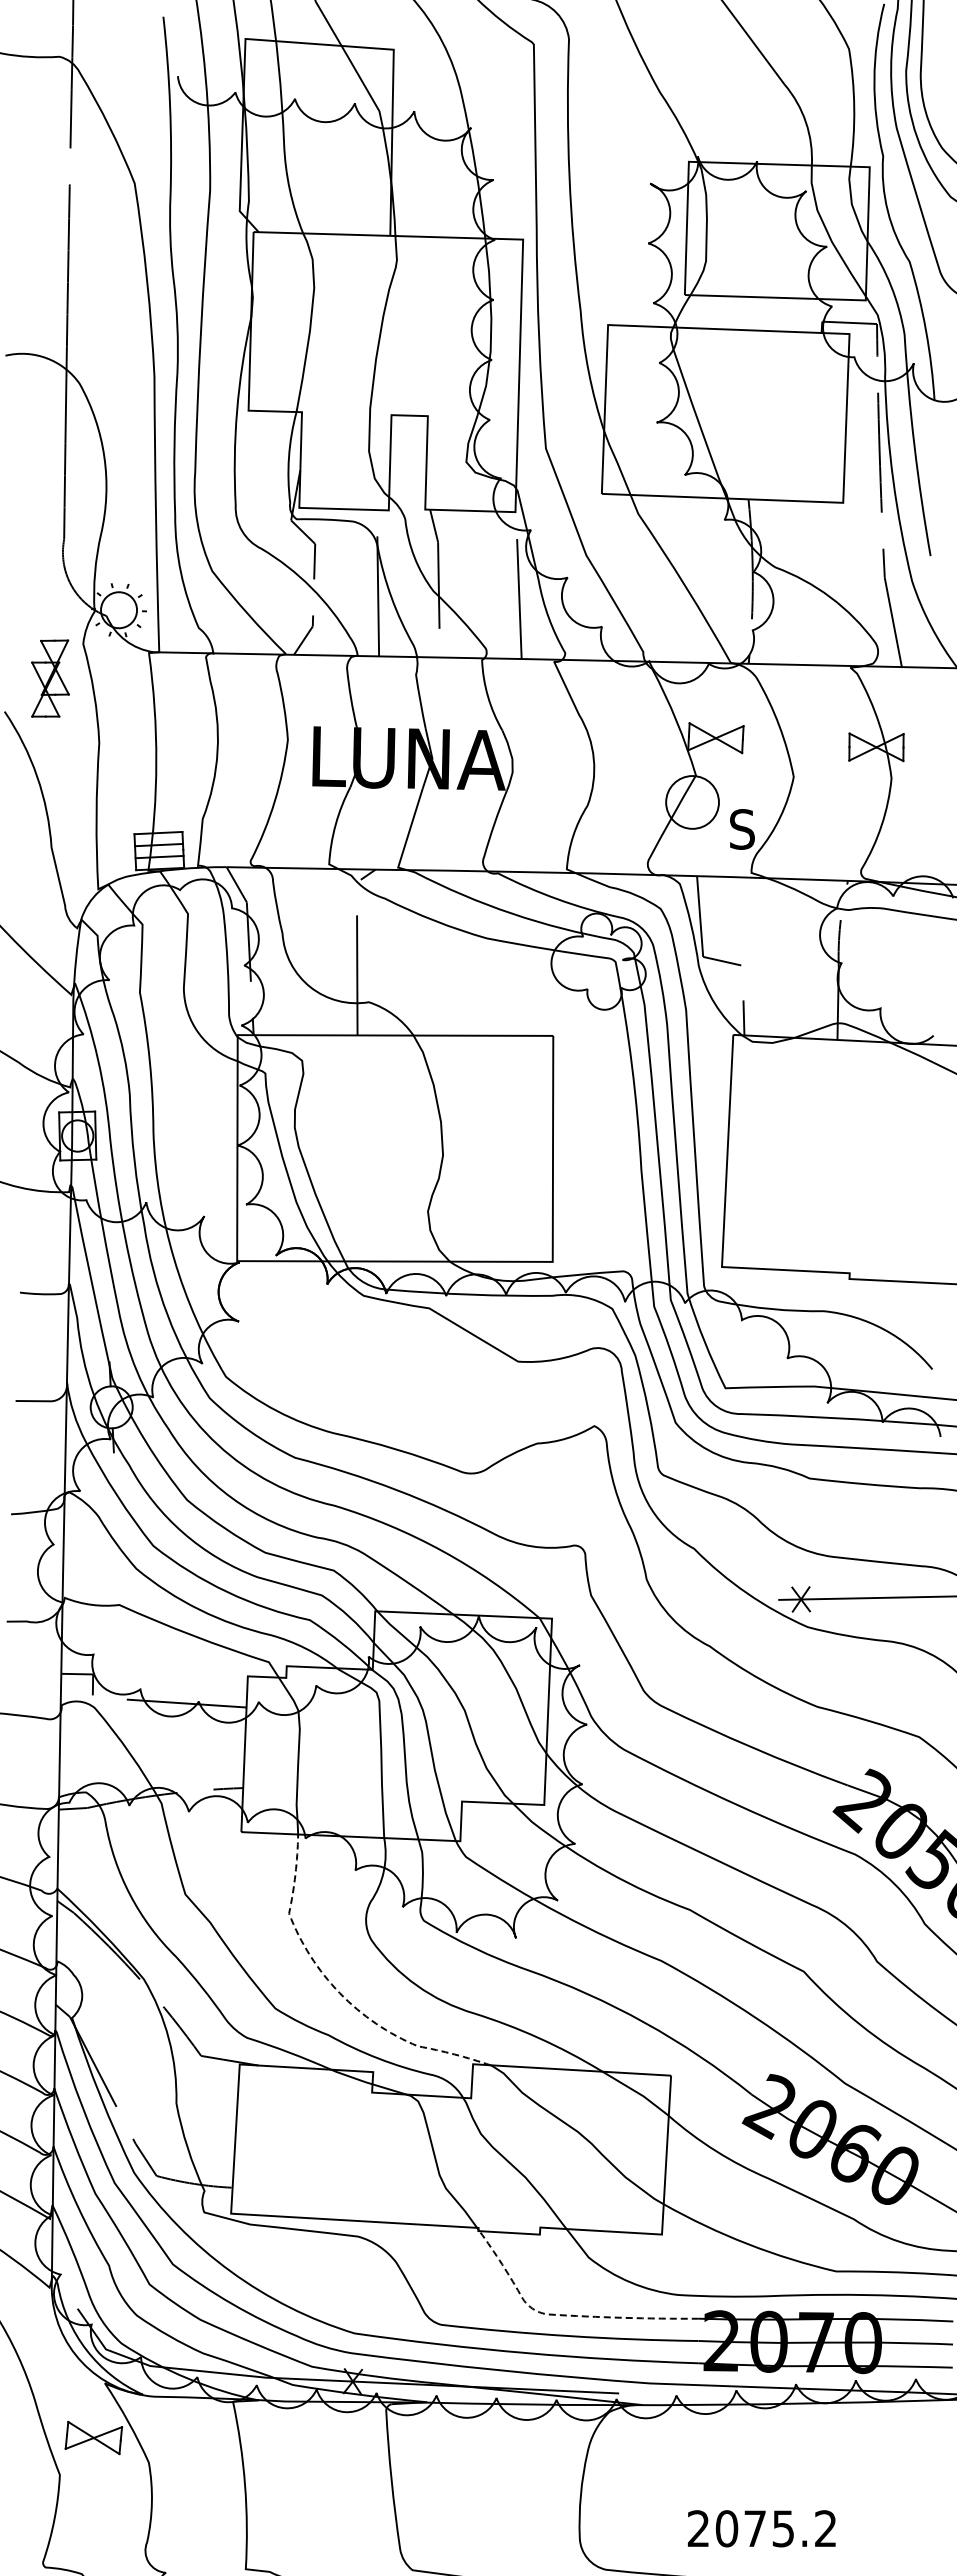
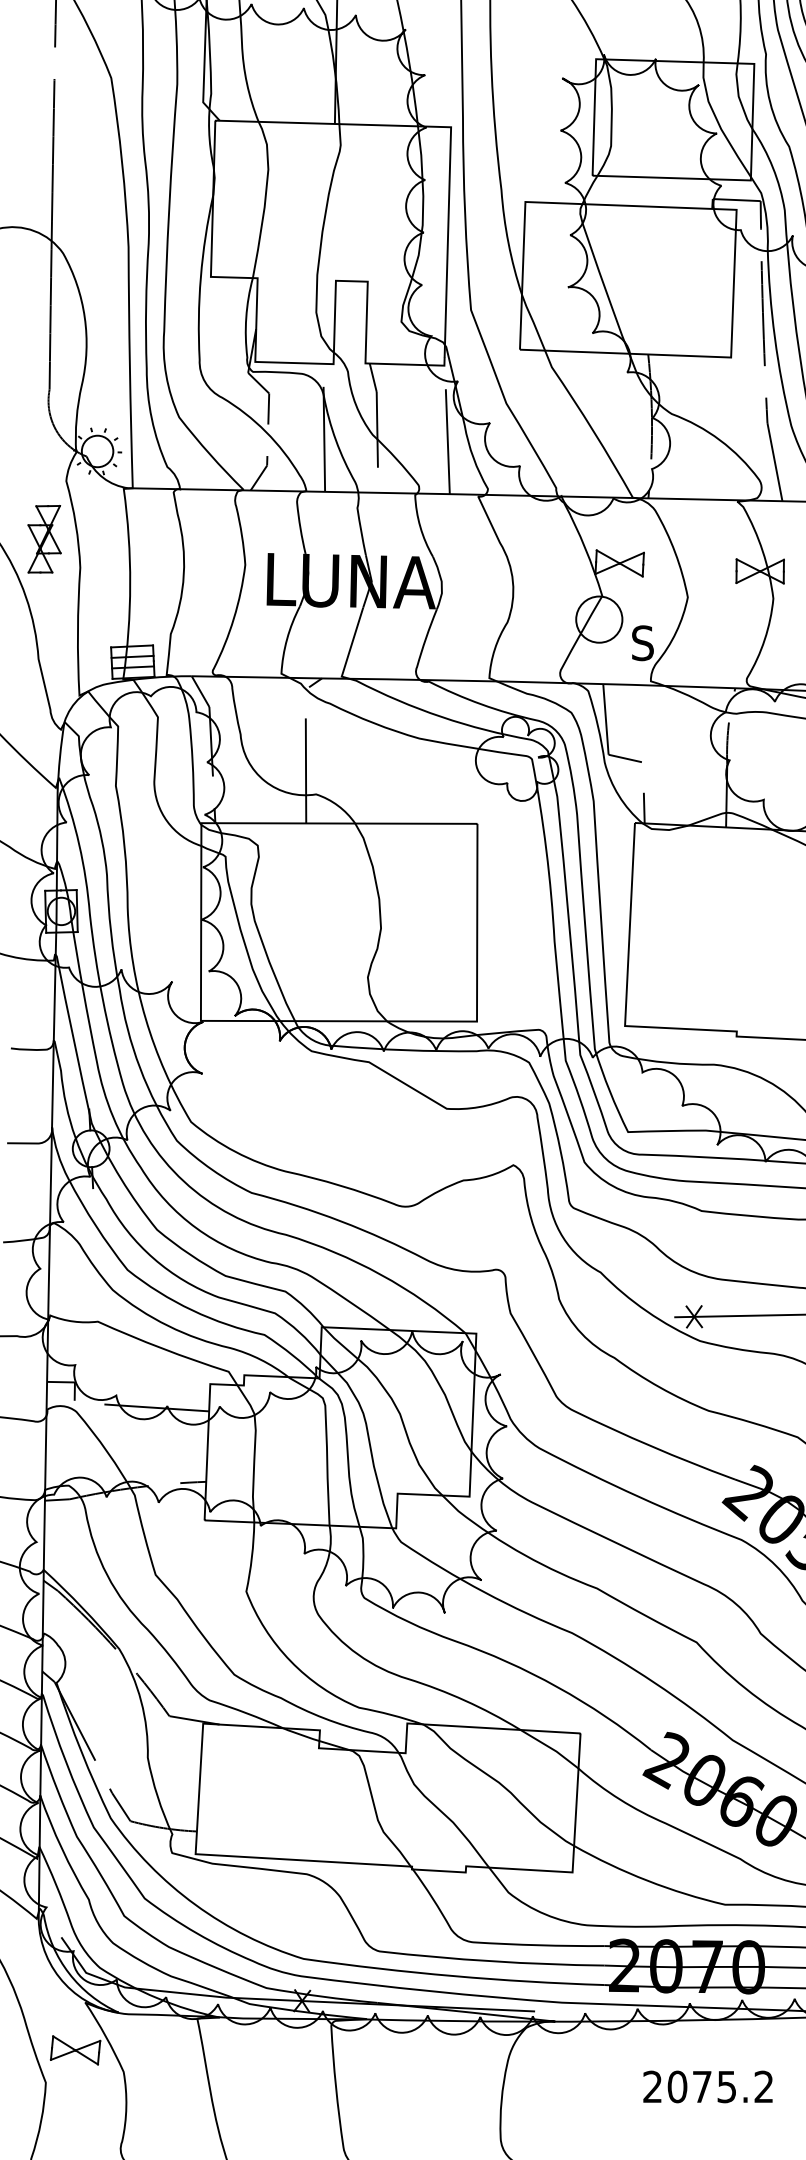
part: (50, 678) -> (44, 539), moved
line: (338, 1991) -> (289, 1659), dashed -> solid
line: (563, 2315) -> (486, 1943), dashed -> solid
text: (761, 2528) -> (707, 2086), moved

